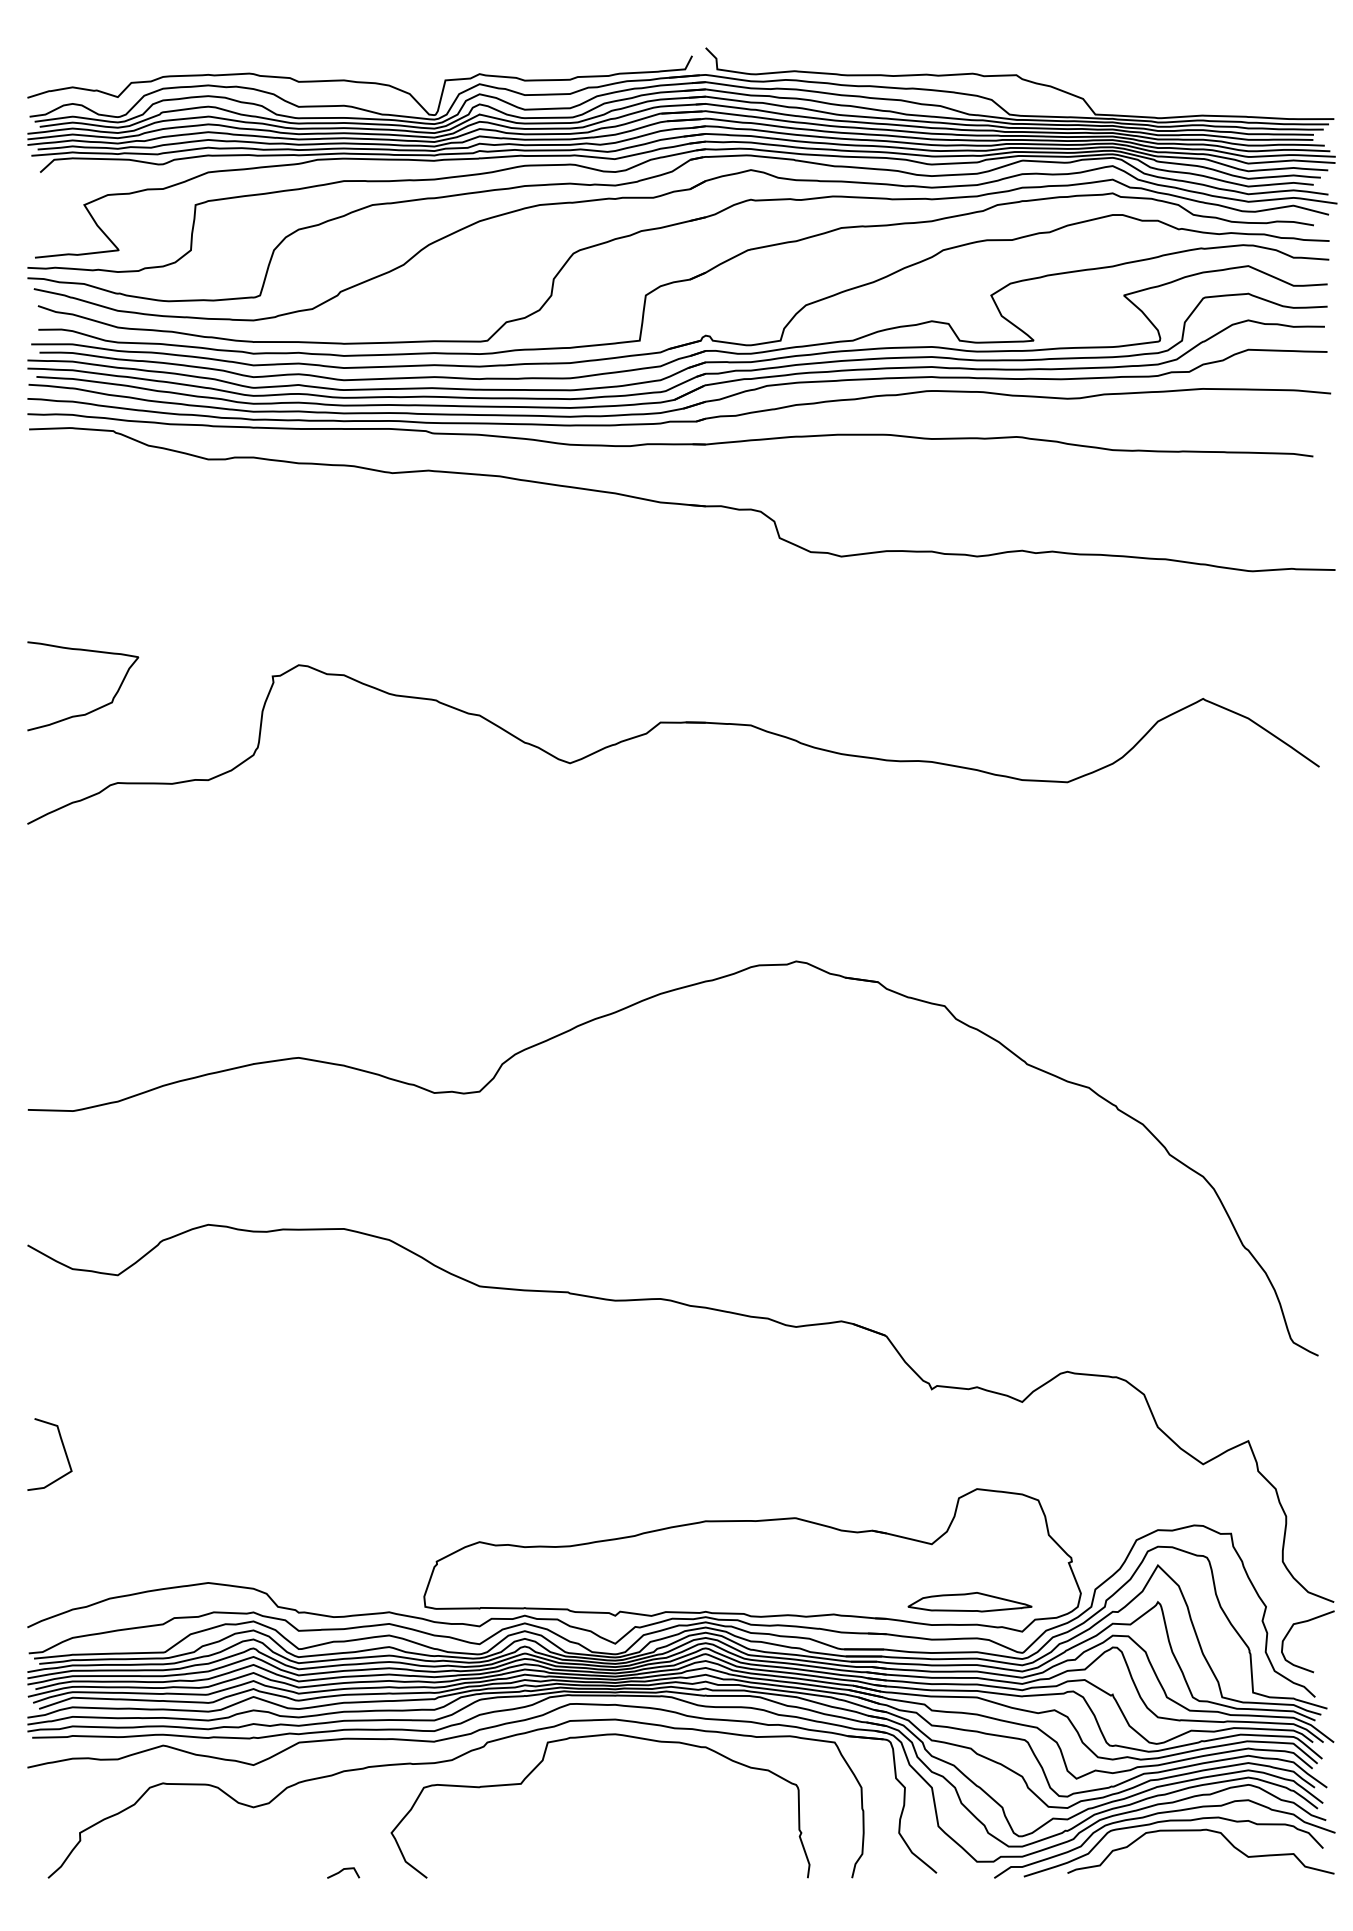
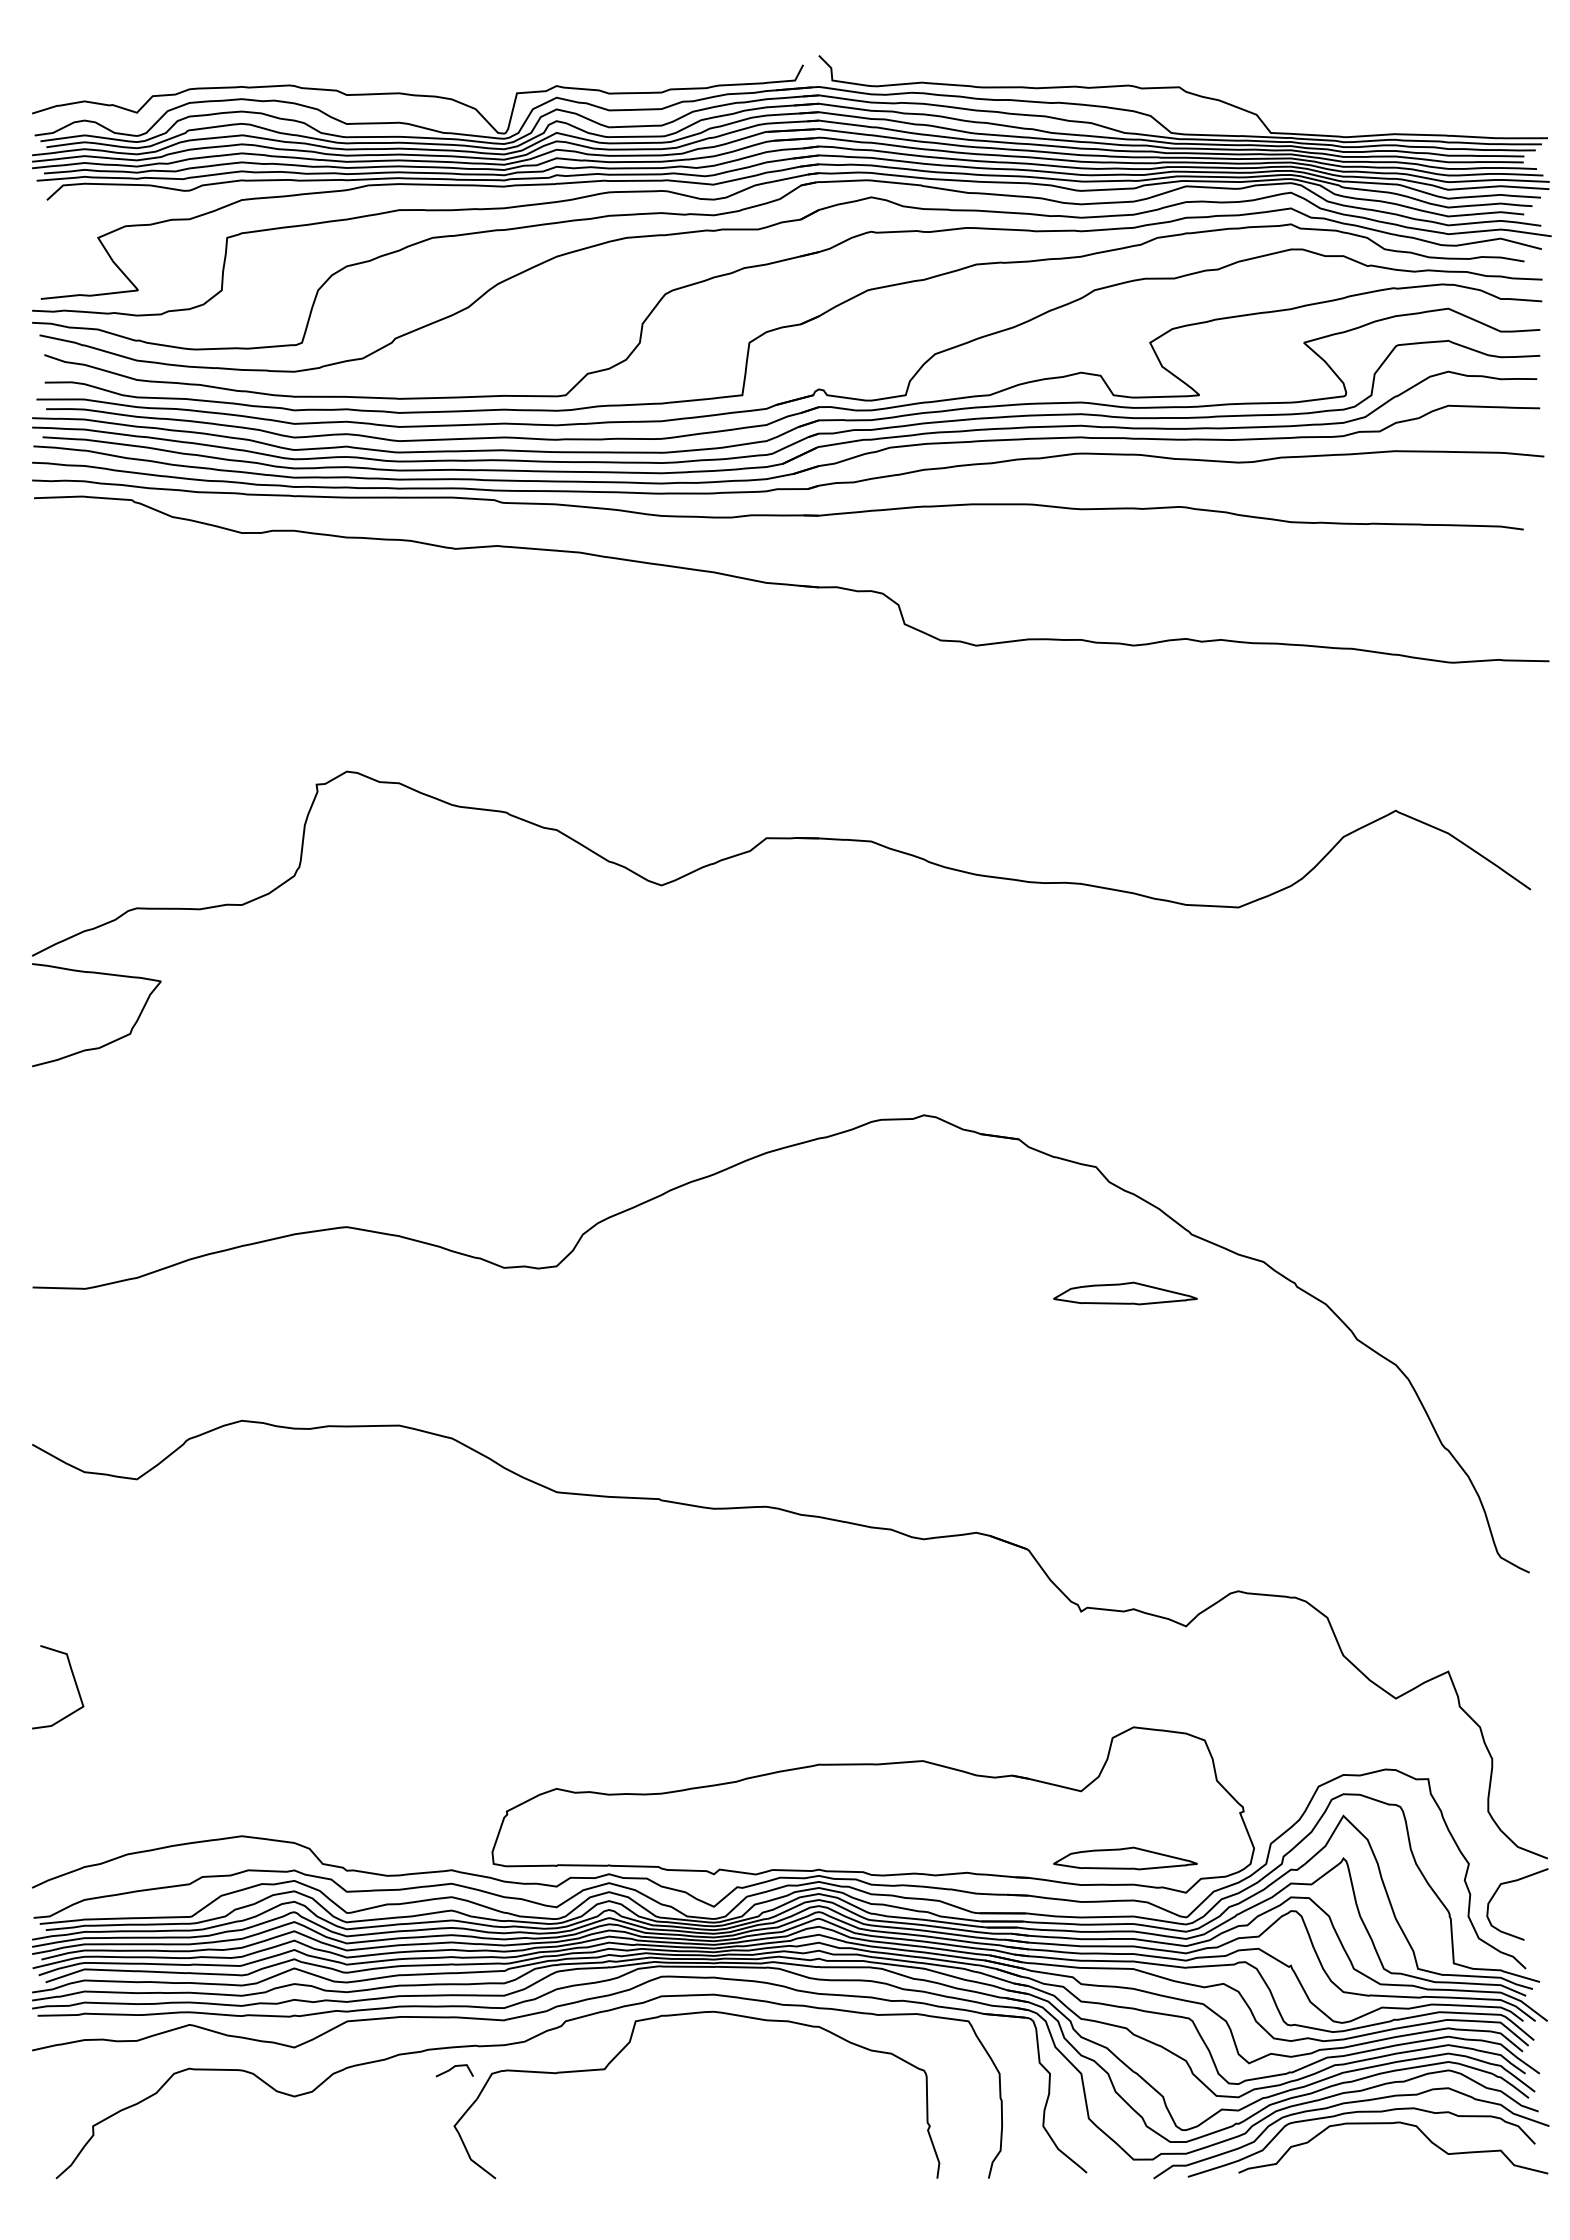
curve: (95, 709) -> (110, 1041), moved
part: (970, 1115) -> (1125, 1293), added
line: (342, 1871) -> (453, 2068), moved

